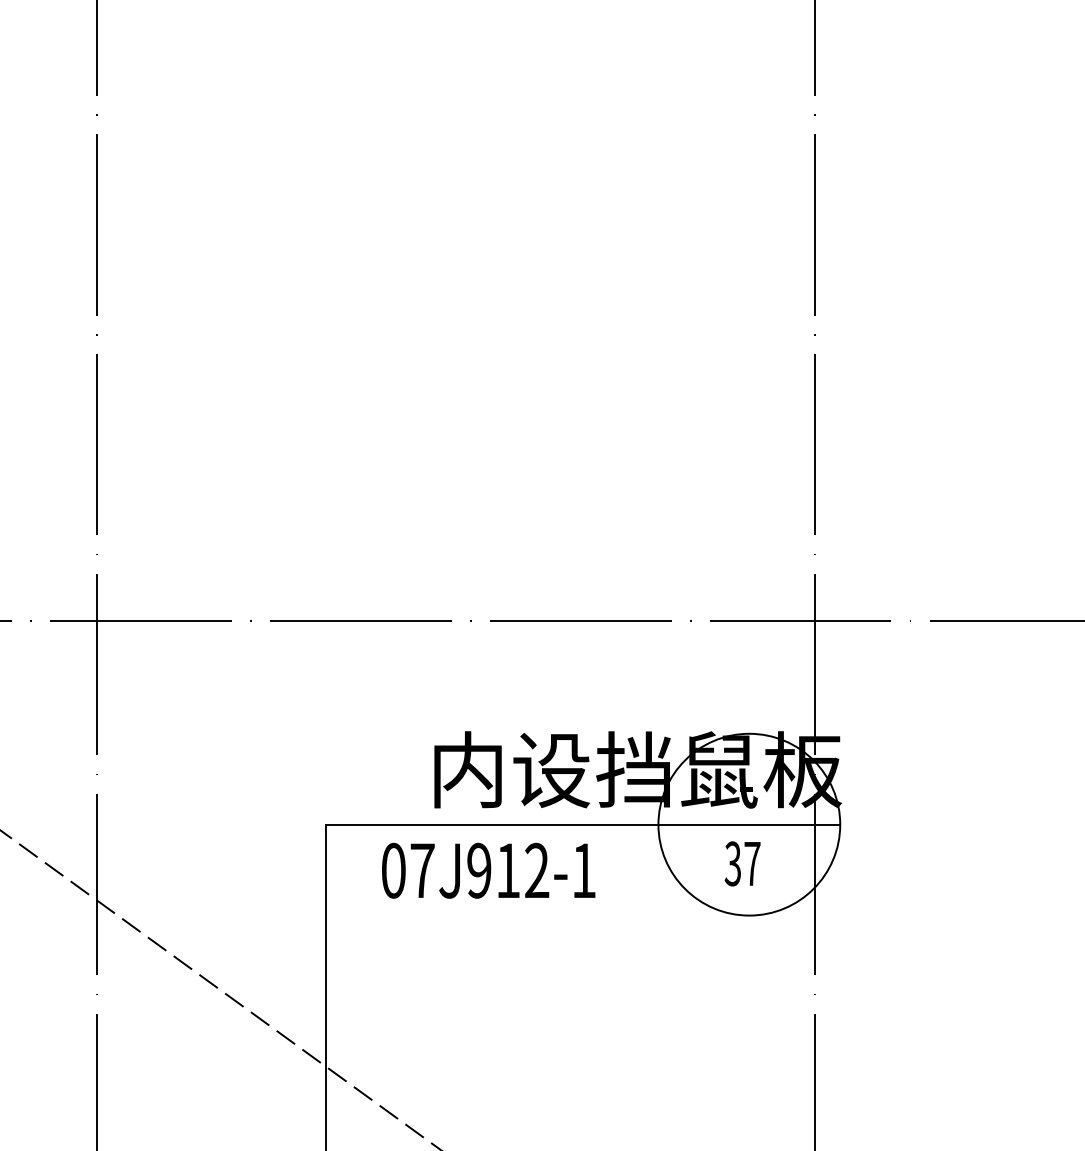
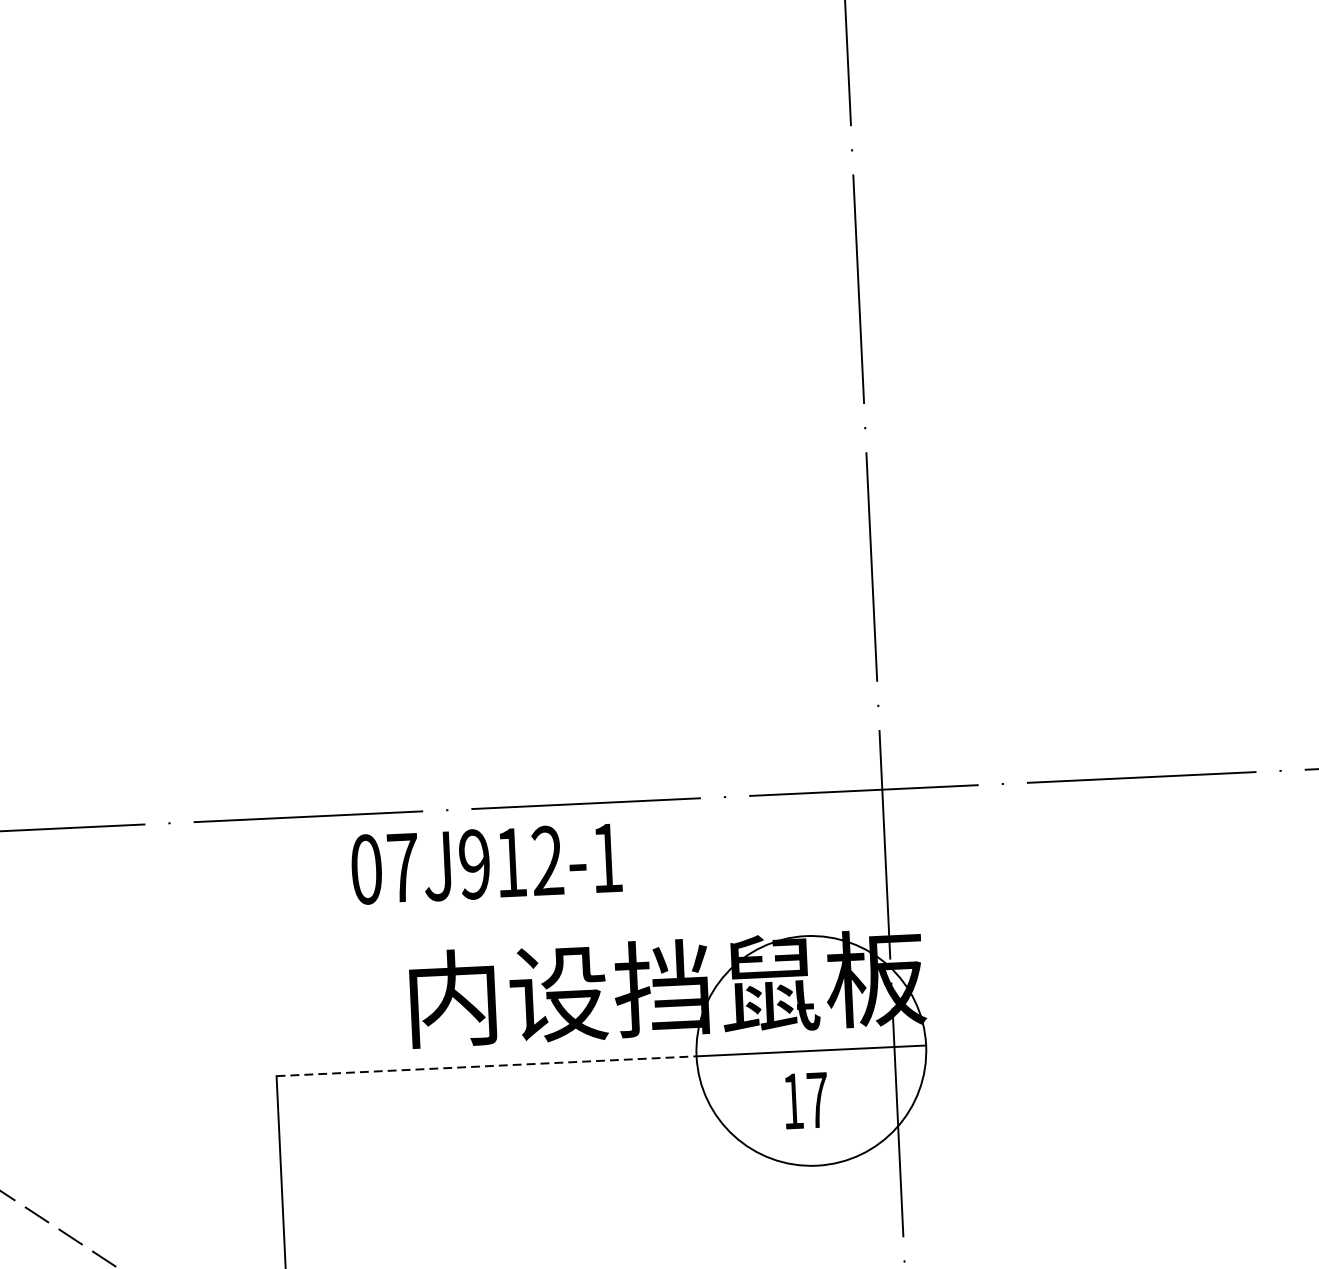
line: (492, 824) -> (487, 1065), solid -> dashed
text: (732, 863) -> (792, 1100), 37 -> 17
text: (488, 870) -> (486, 863), moved

